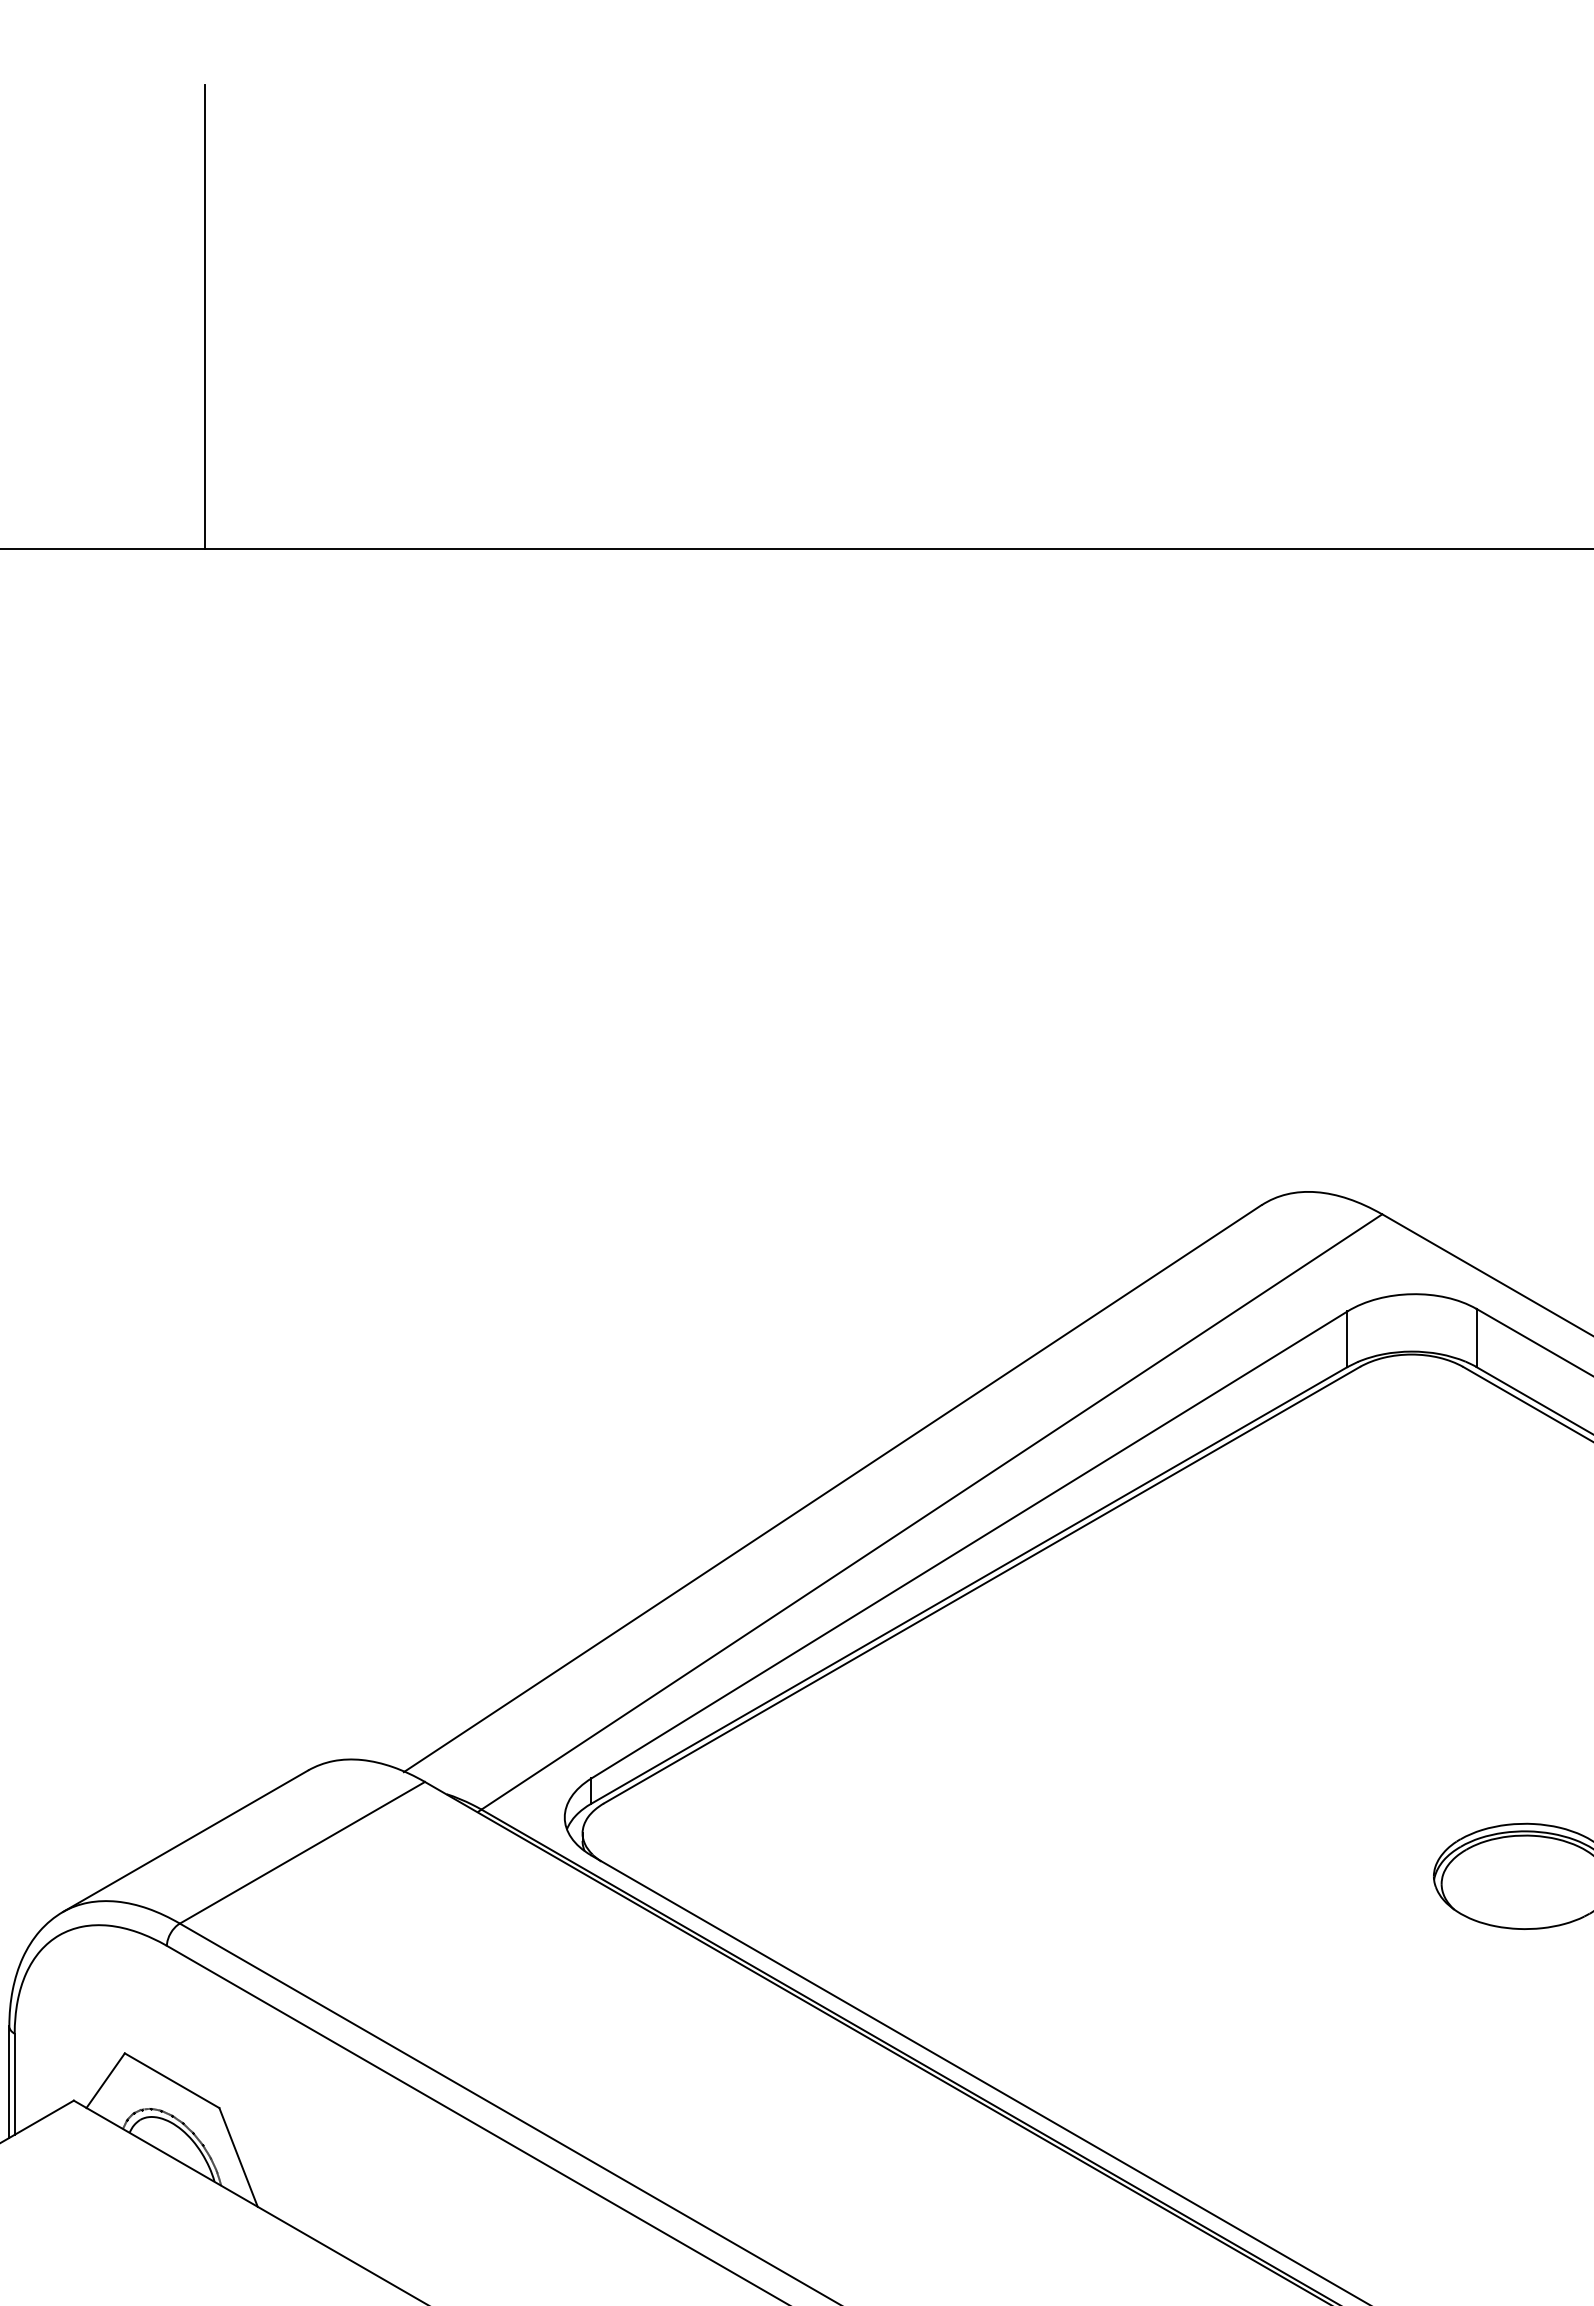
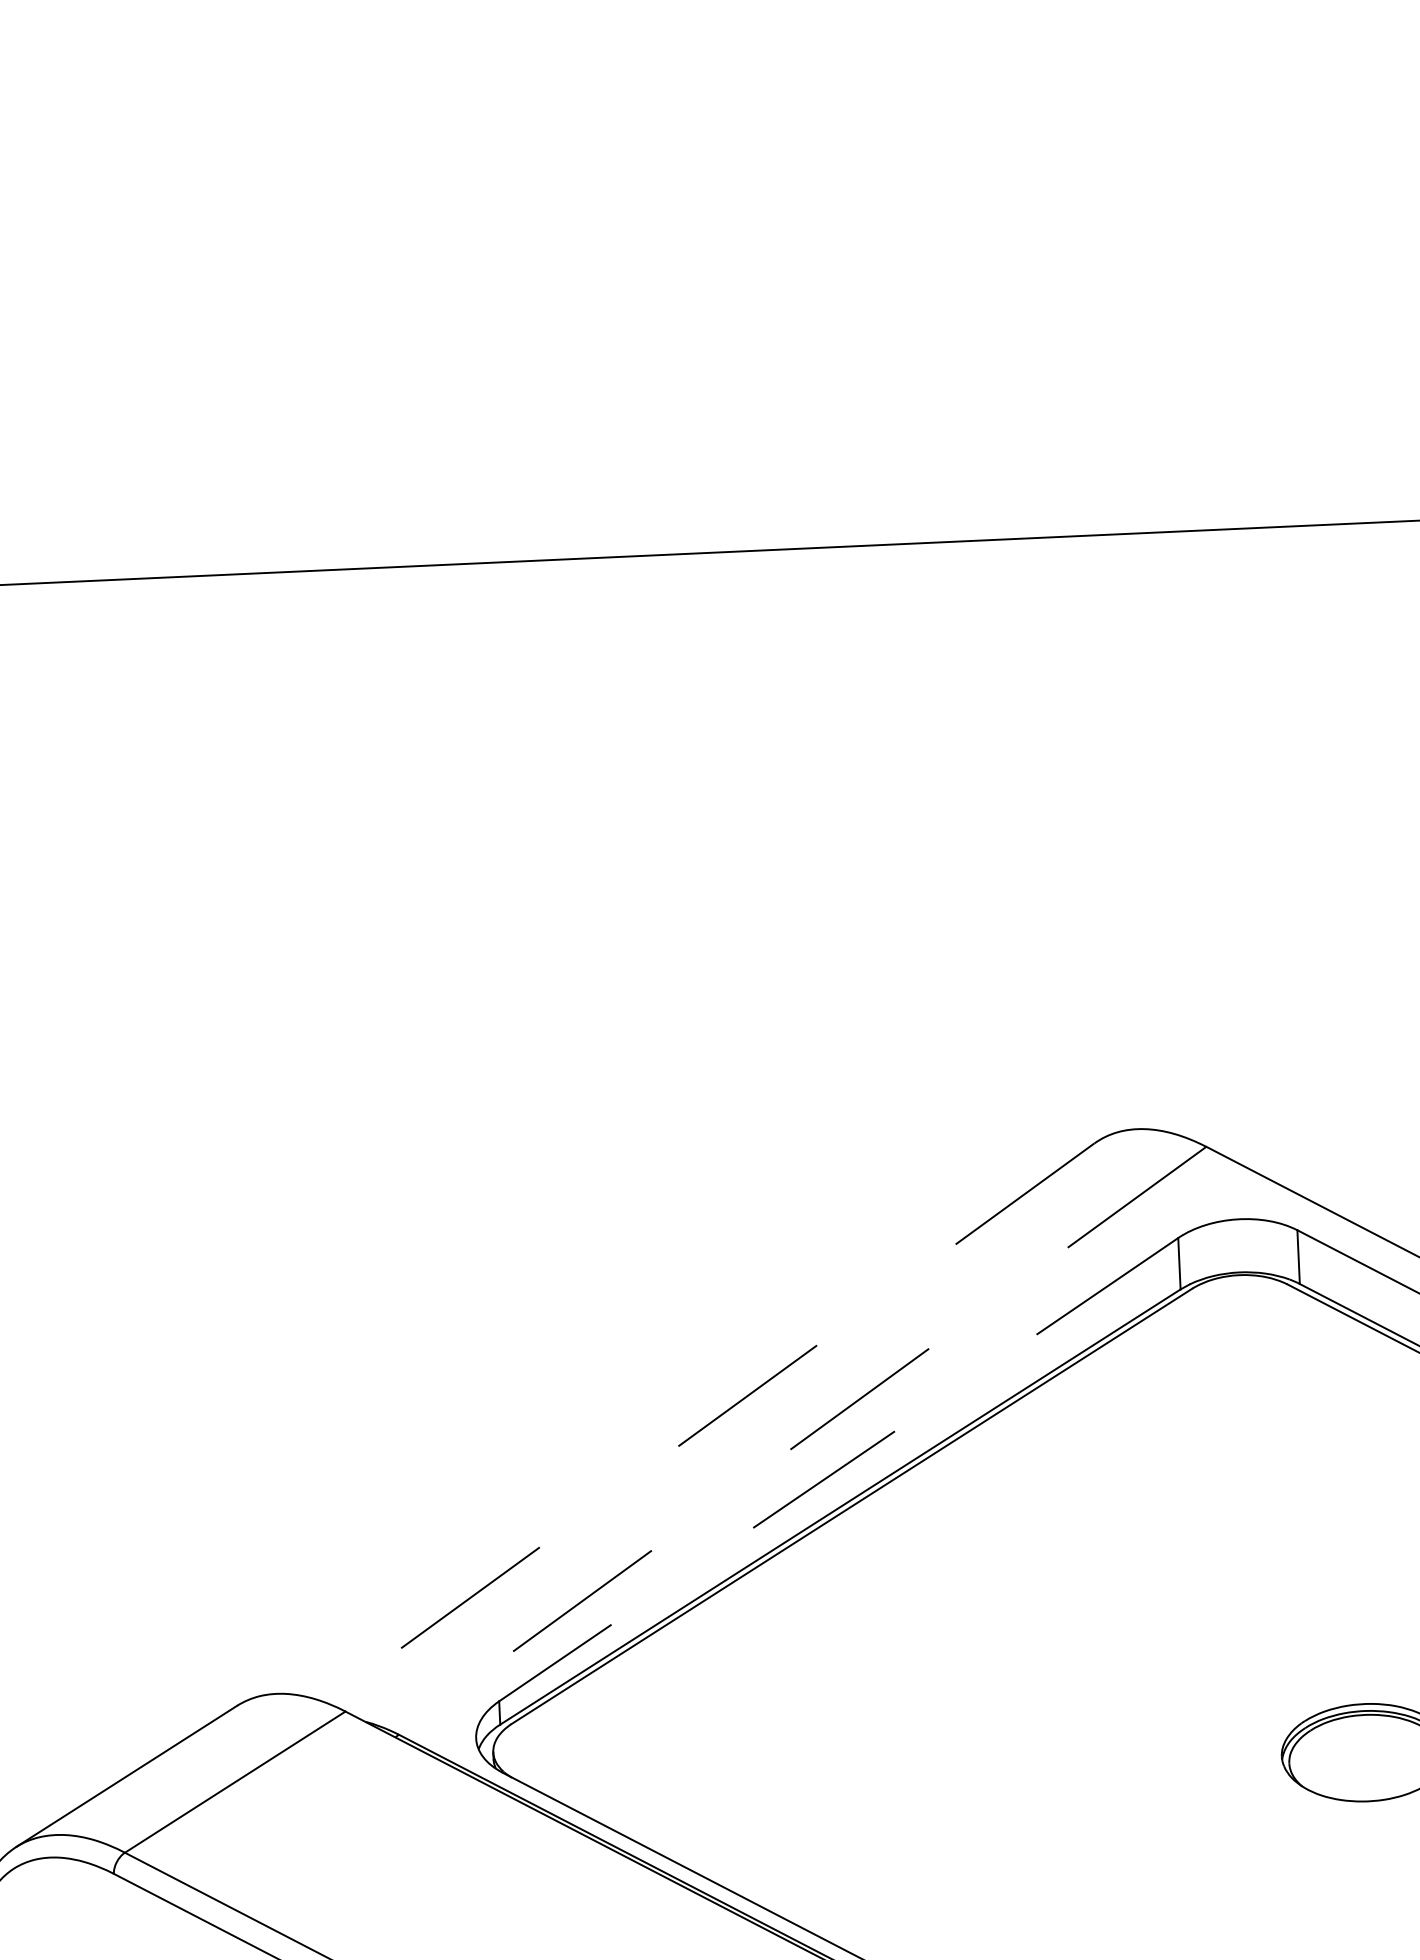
line: (205, 316) -> (81, 366), removed
line: (832, 1488) -> (709, 1423), solid -> dashed
line: (931, 1511) -> (802, 1440), solid -> dashed
line: (969, 1545) -> (838, 1470), solid -> dashed

